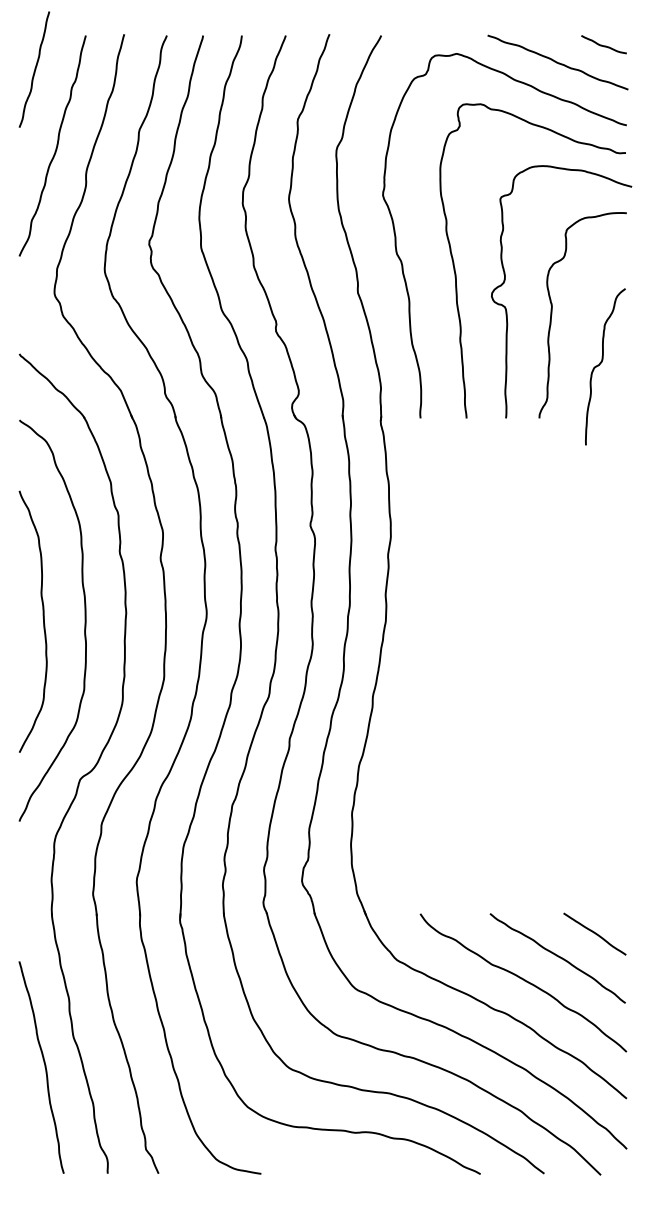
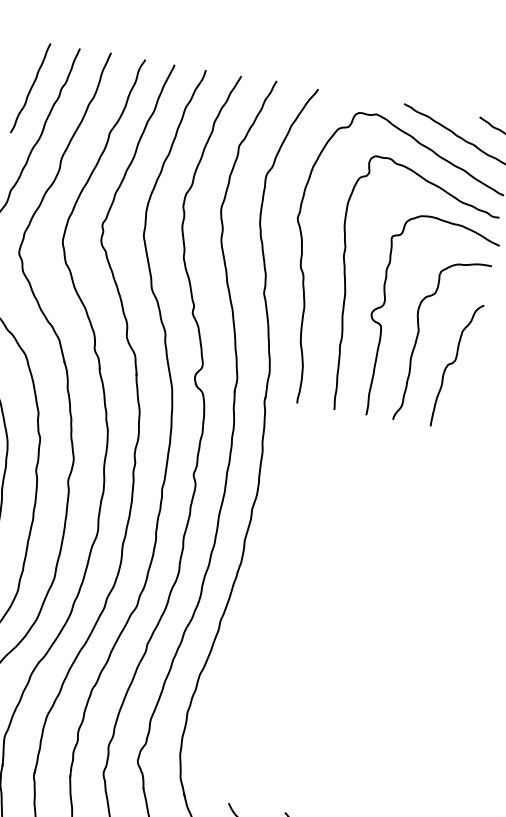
curve: (34, 69) -> (30, 88), moved
curve: (602, 362) -> (455, 361), moved

